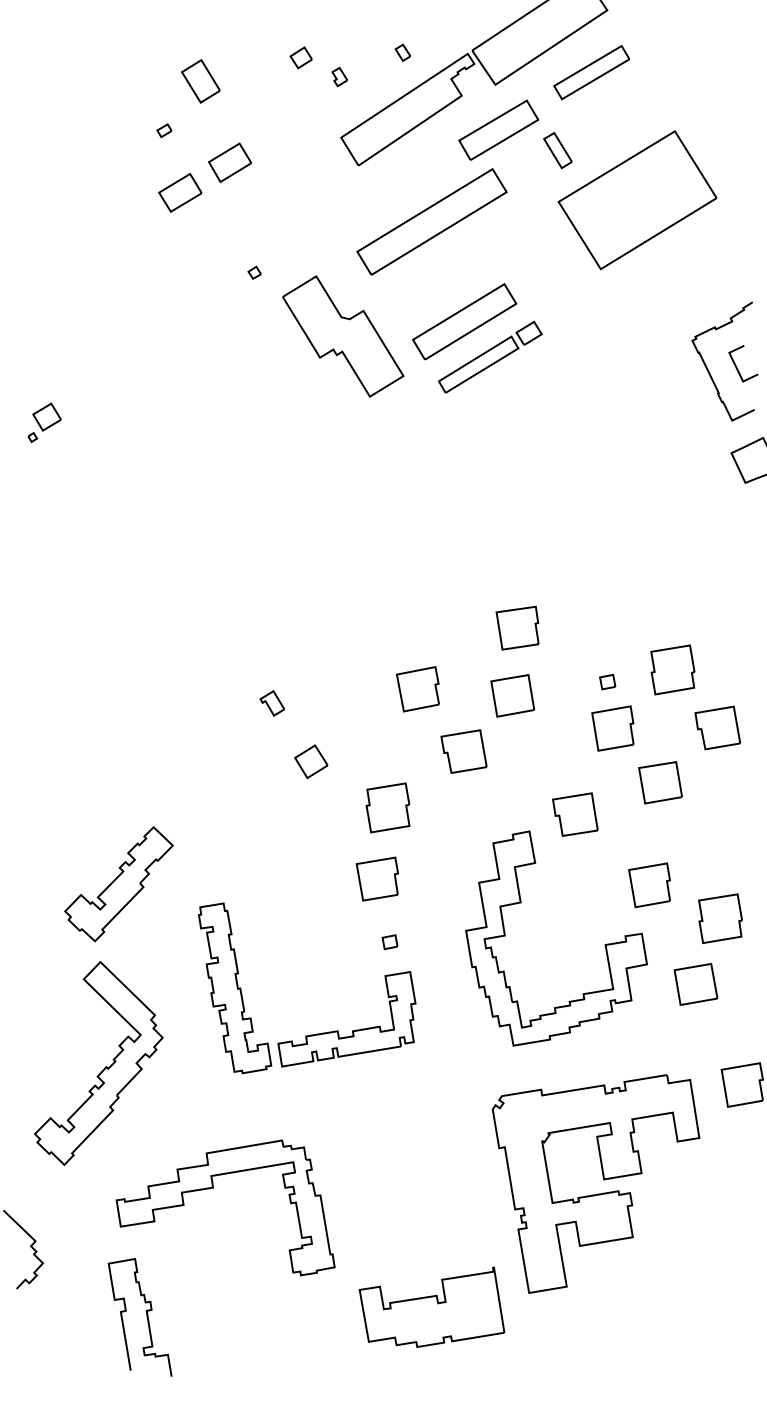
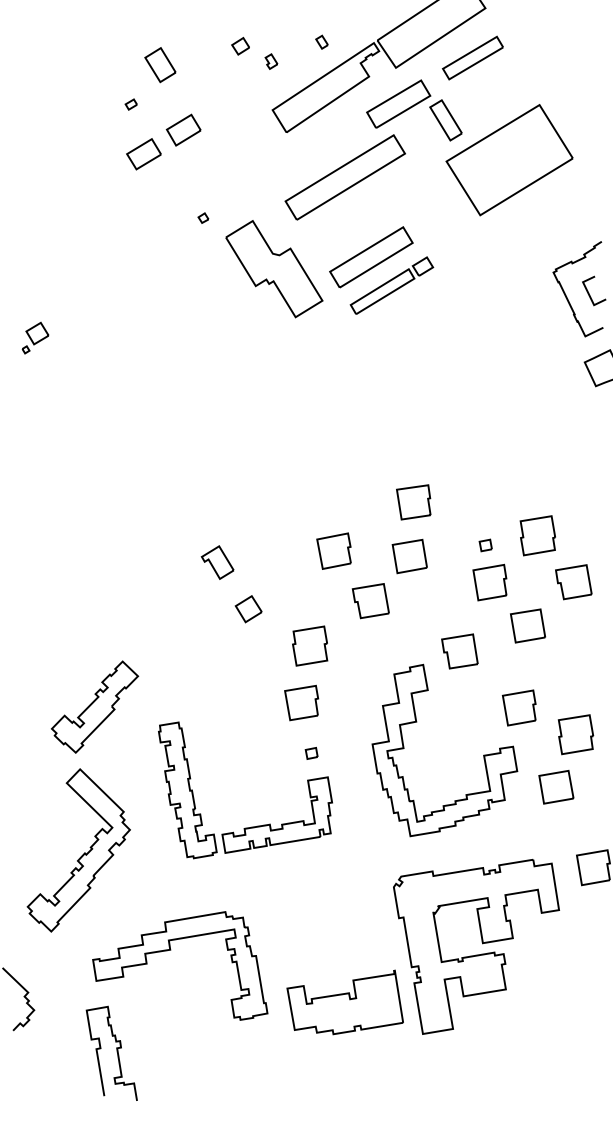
part: (557, 150) -> (445, 120), size x1.43
part: (272, 703) -> (217, 562), size x1.67
part: (431, 1307) -> (344, 1002), moved

